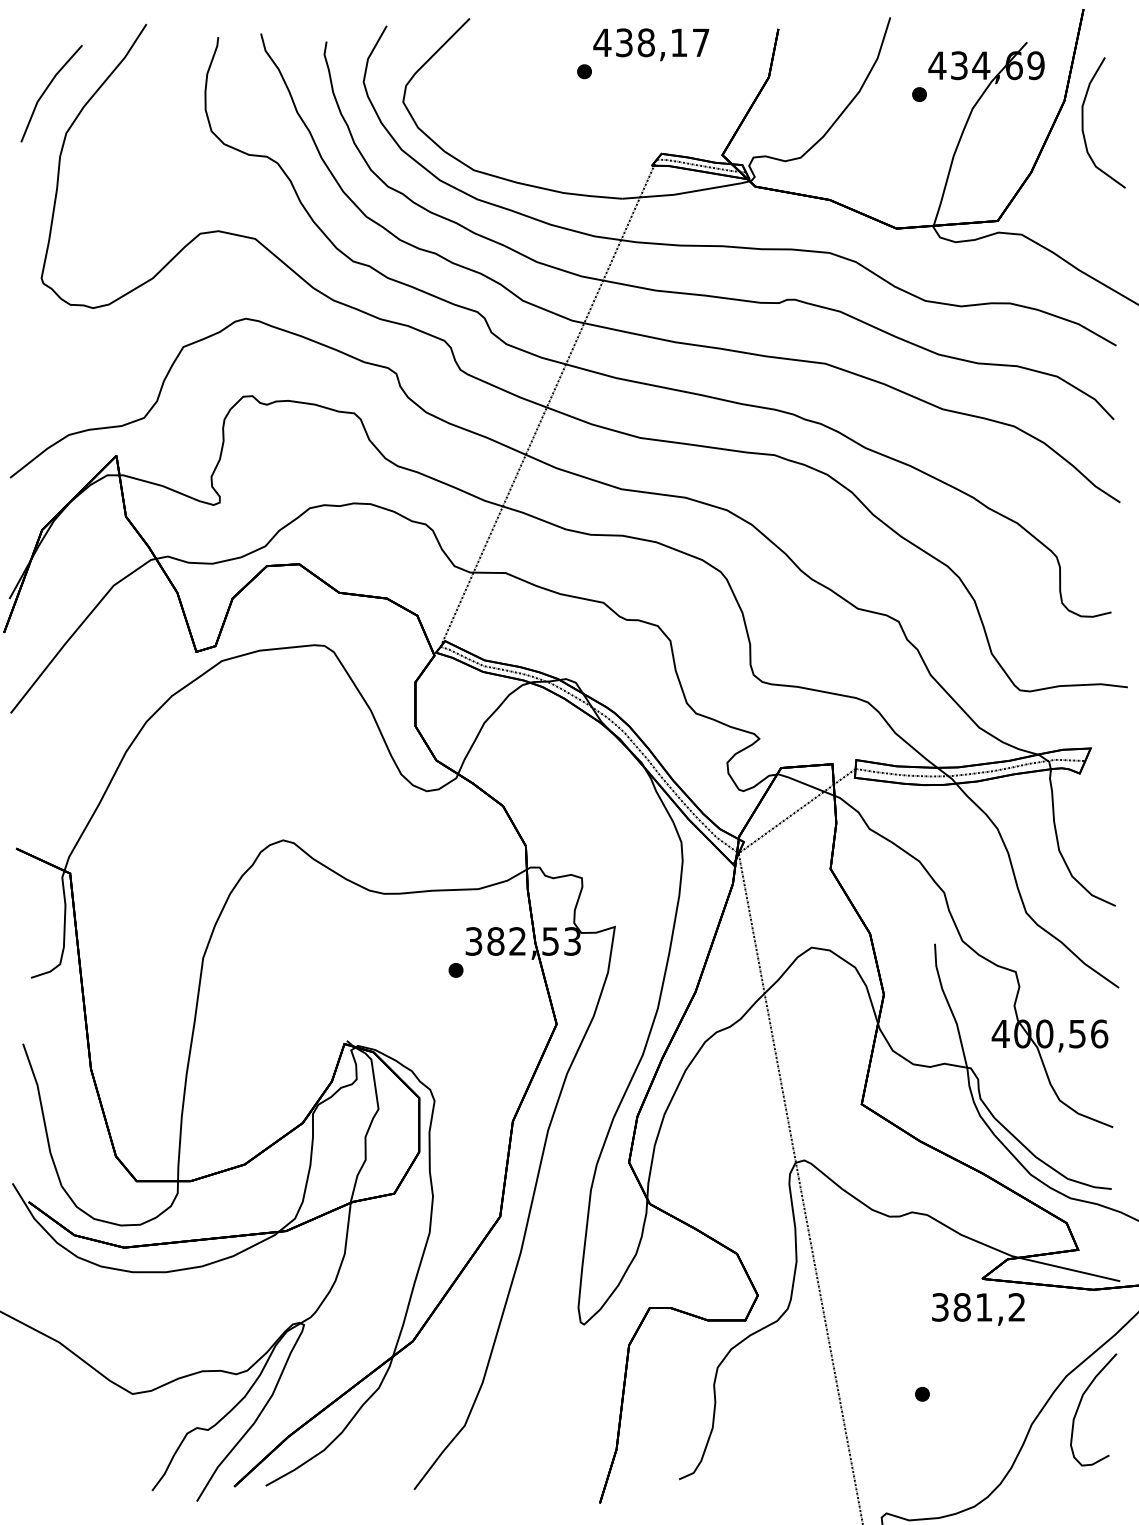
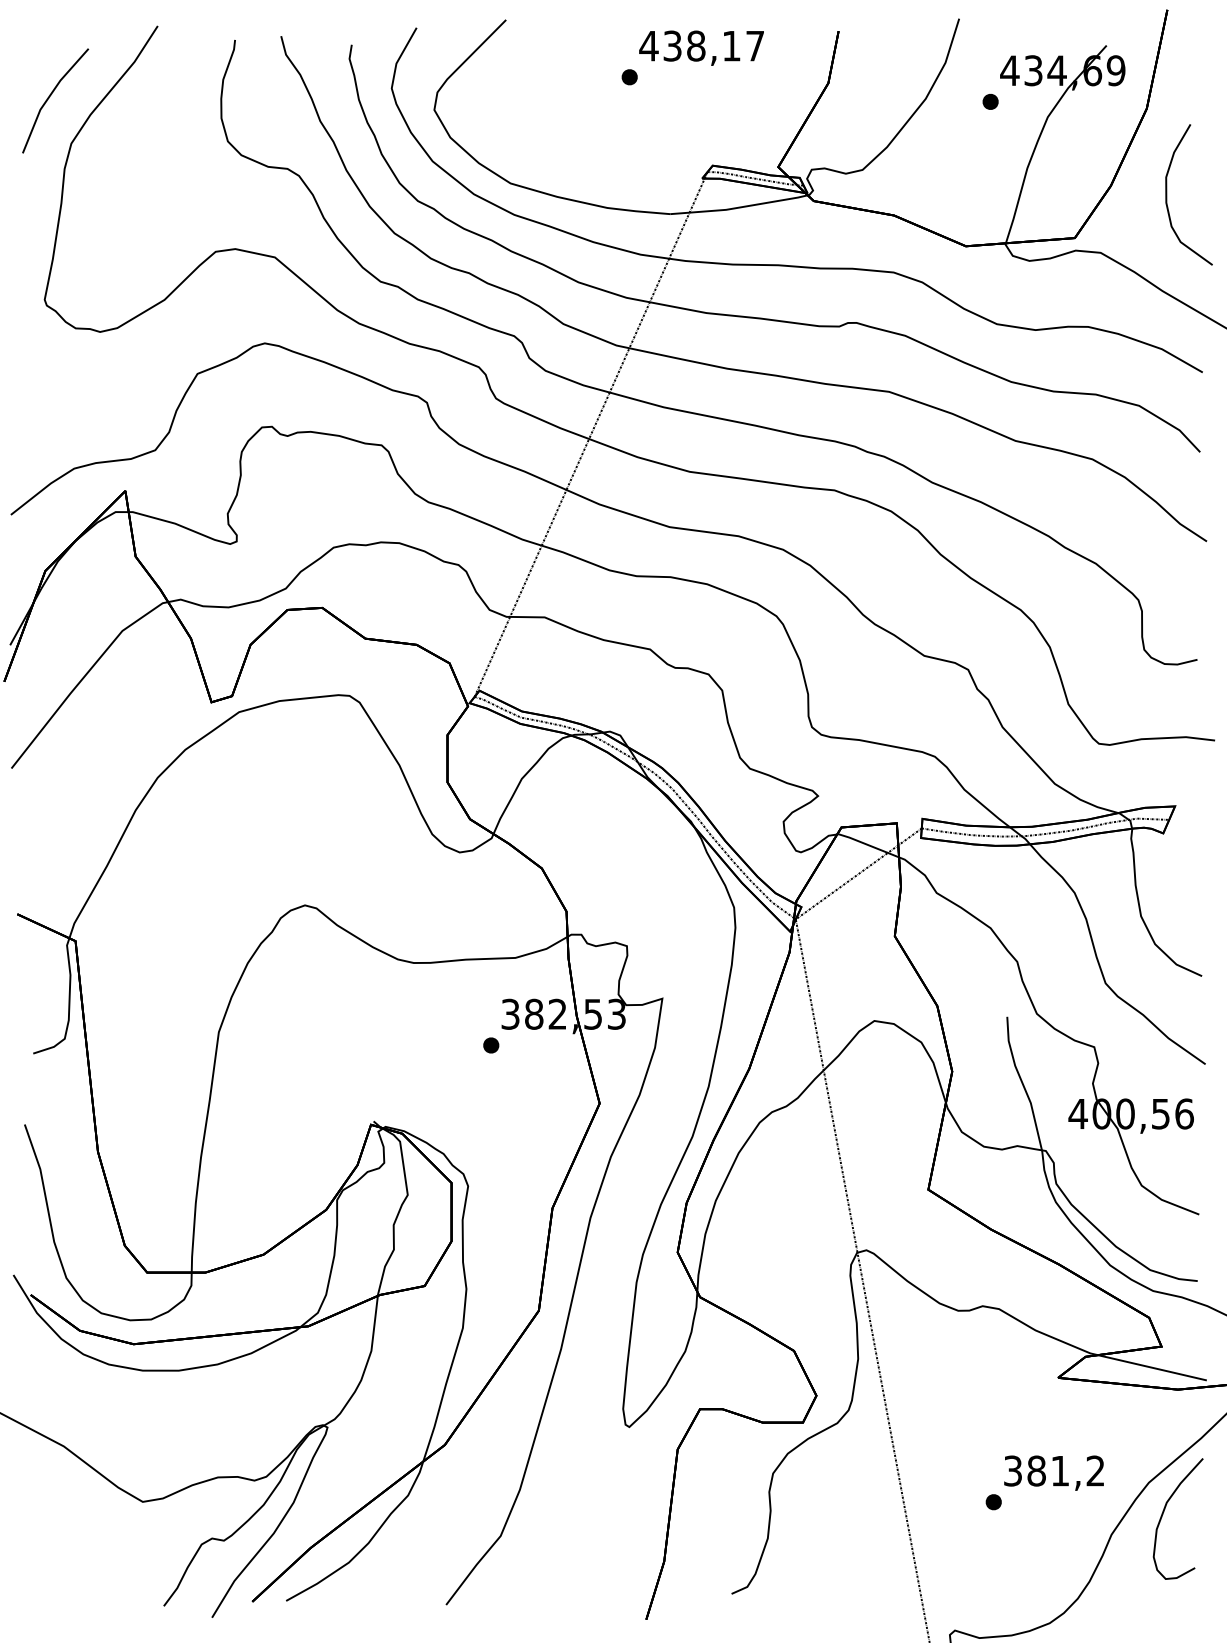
curve: (1083, 122) -> (1167, 194), moved
text: (978, 1309) -> (1054, 1473), moved

